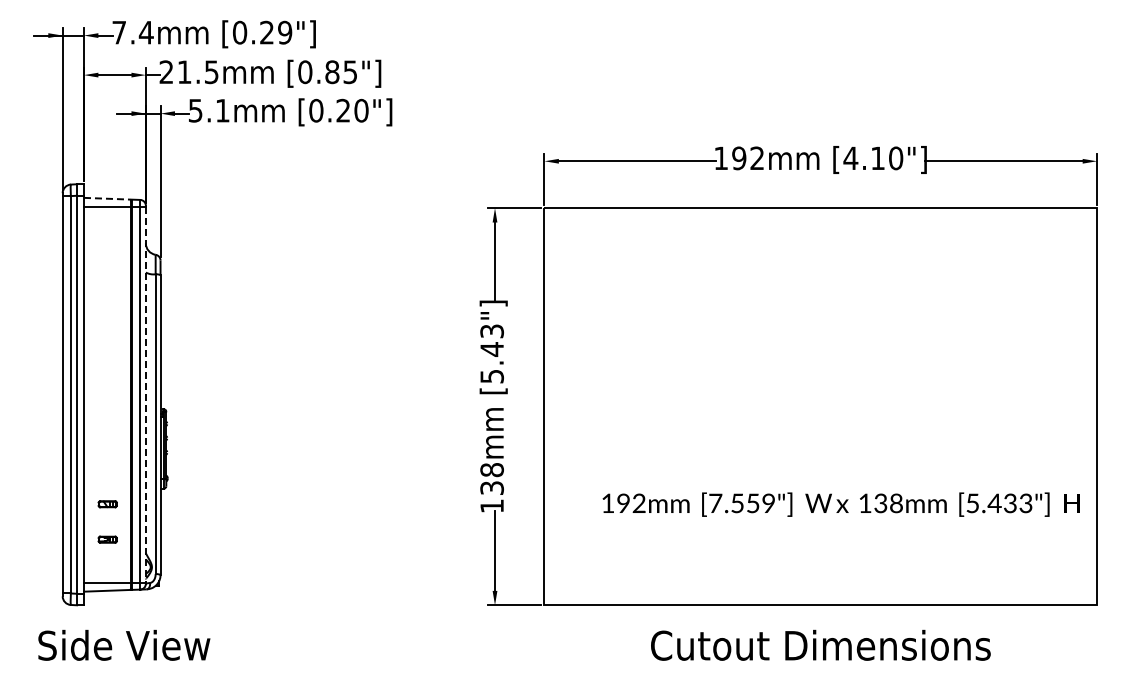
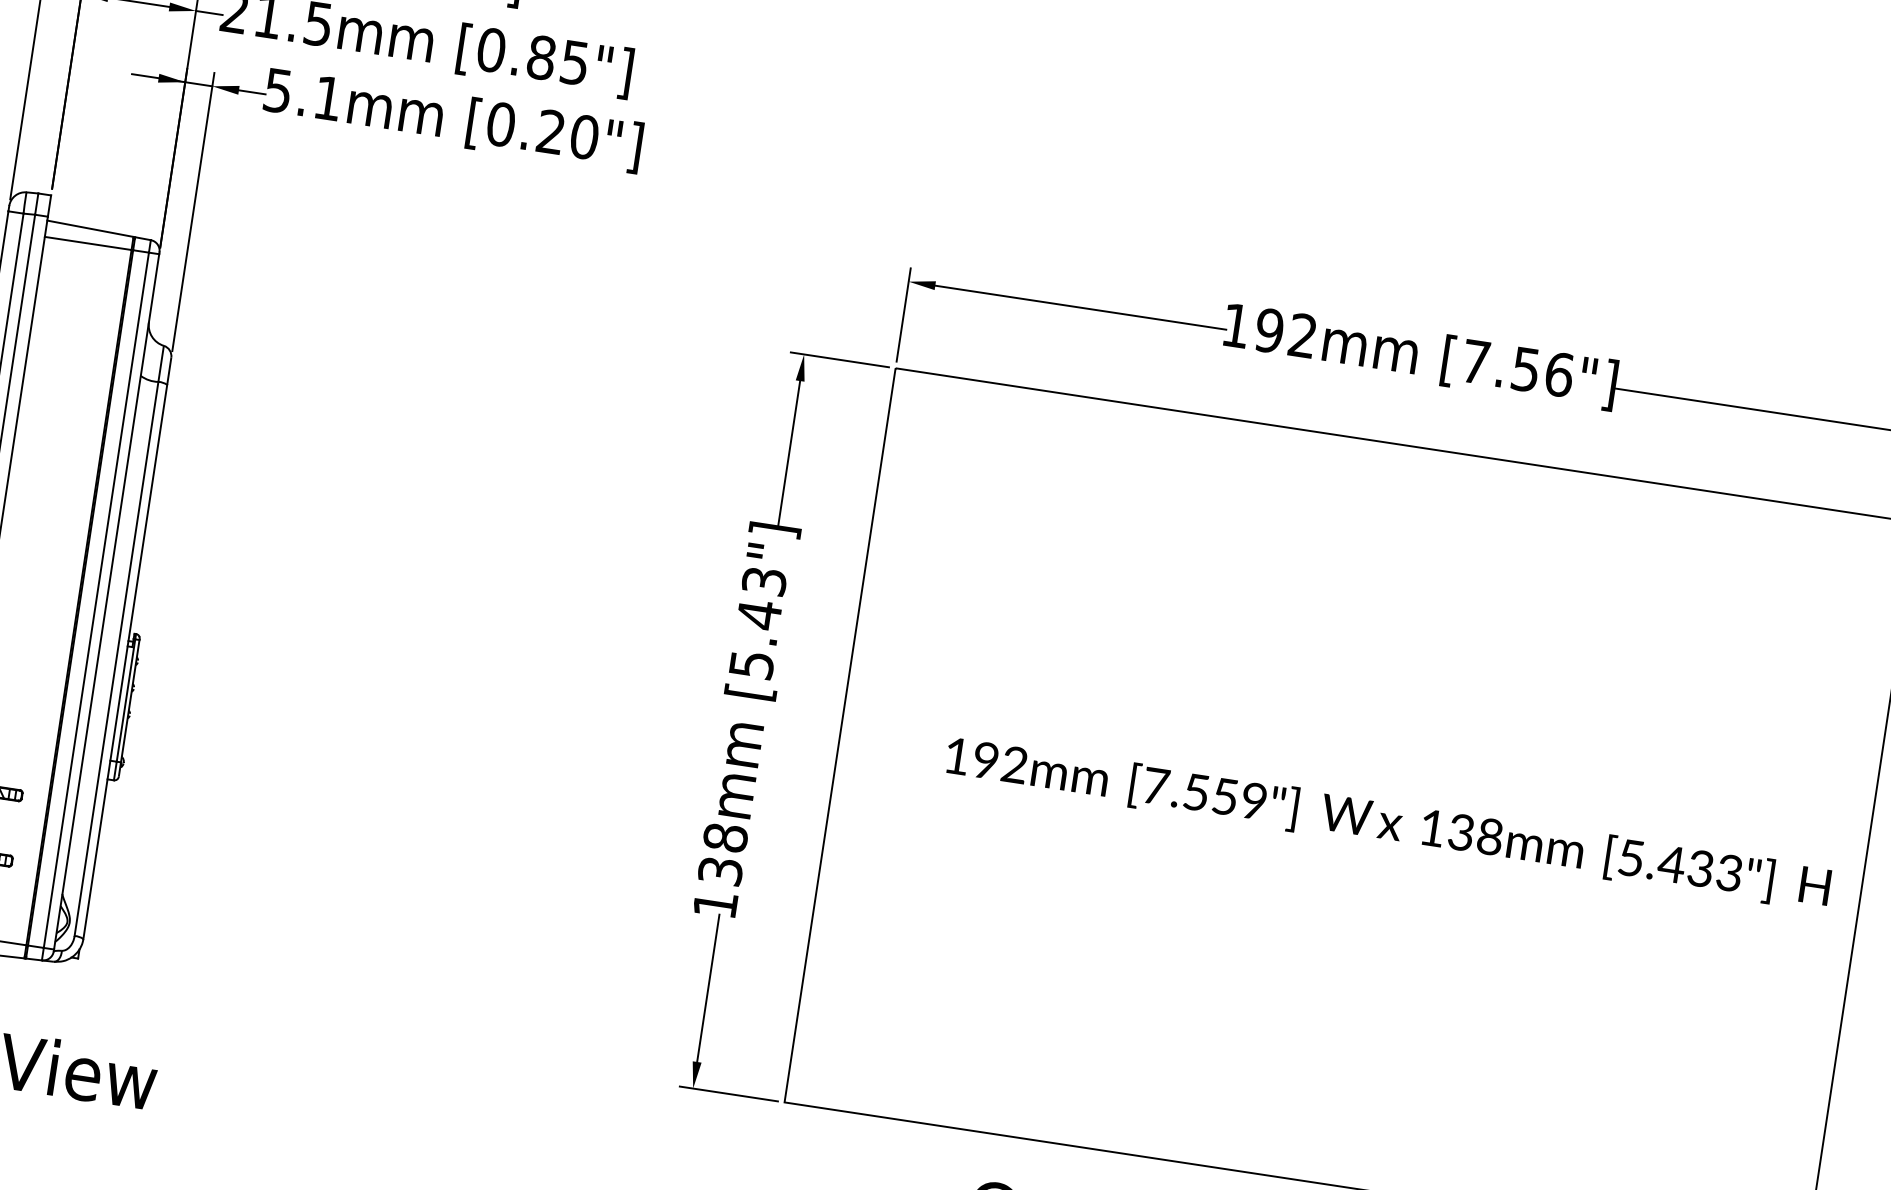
text: (873, 158) -> (1517, 368), [4.10"] -> [7.56"]
line: (107, 198) -> (90, 228), dashed -> solid
line: (145, 395) -> (105, 603), dashed -> solid
text: (840, 504) -> (1386, 823), moved

